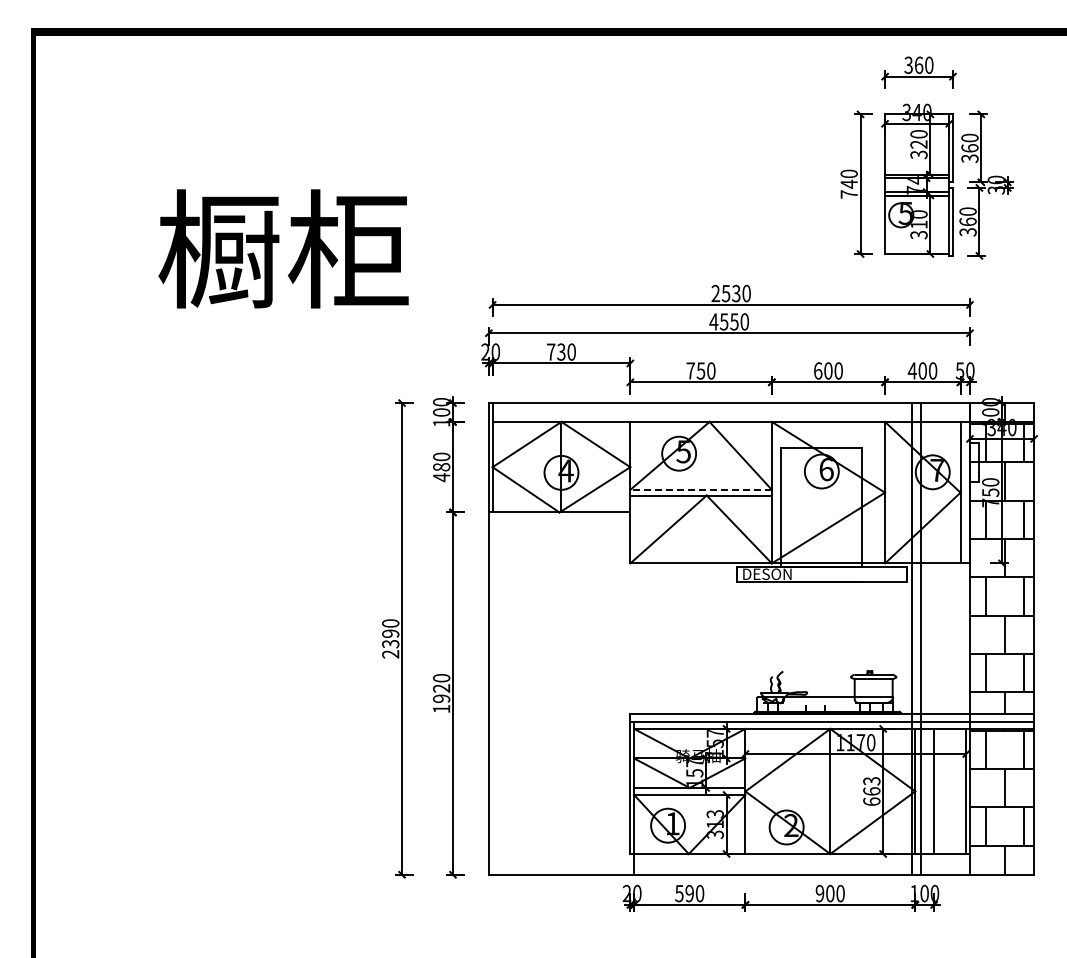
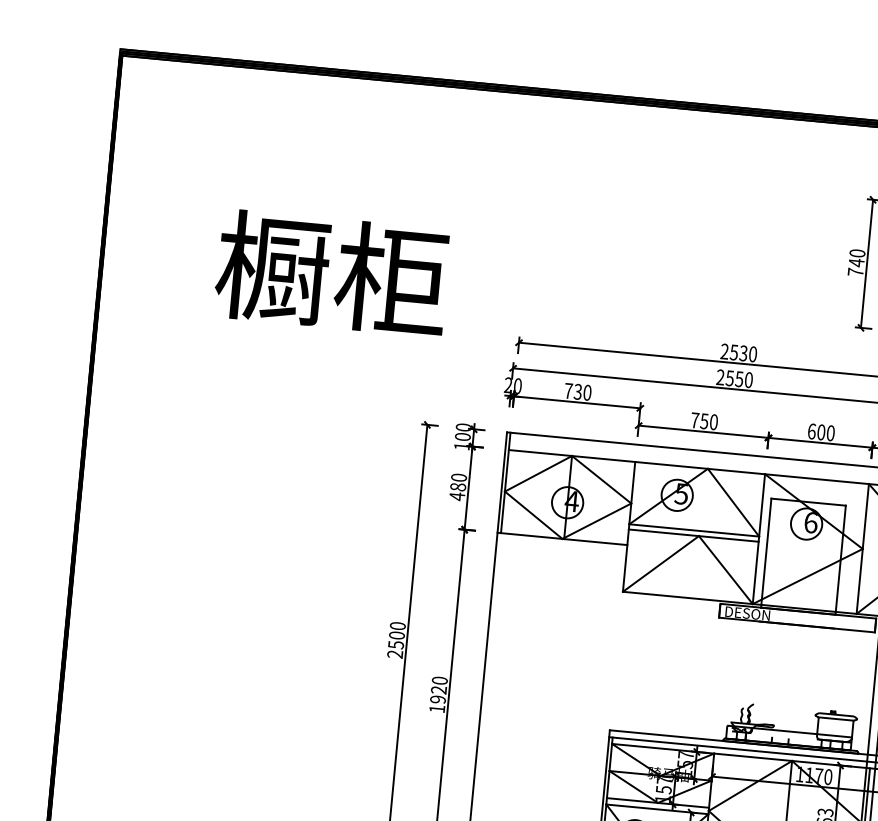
text: (713, 321) -> (720, 377), 4550 -> 2550
line: (701, 489) -> (694, 530), dashed -> solid
text: (390, 638) -> (396, 639), 2390 -> 2500

